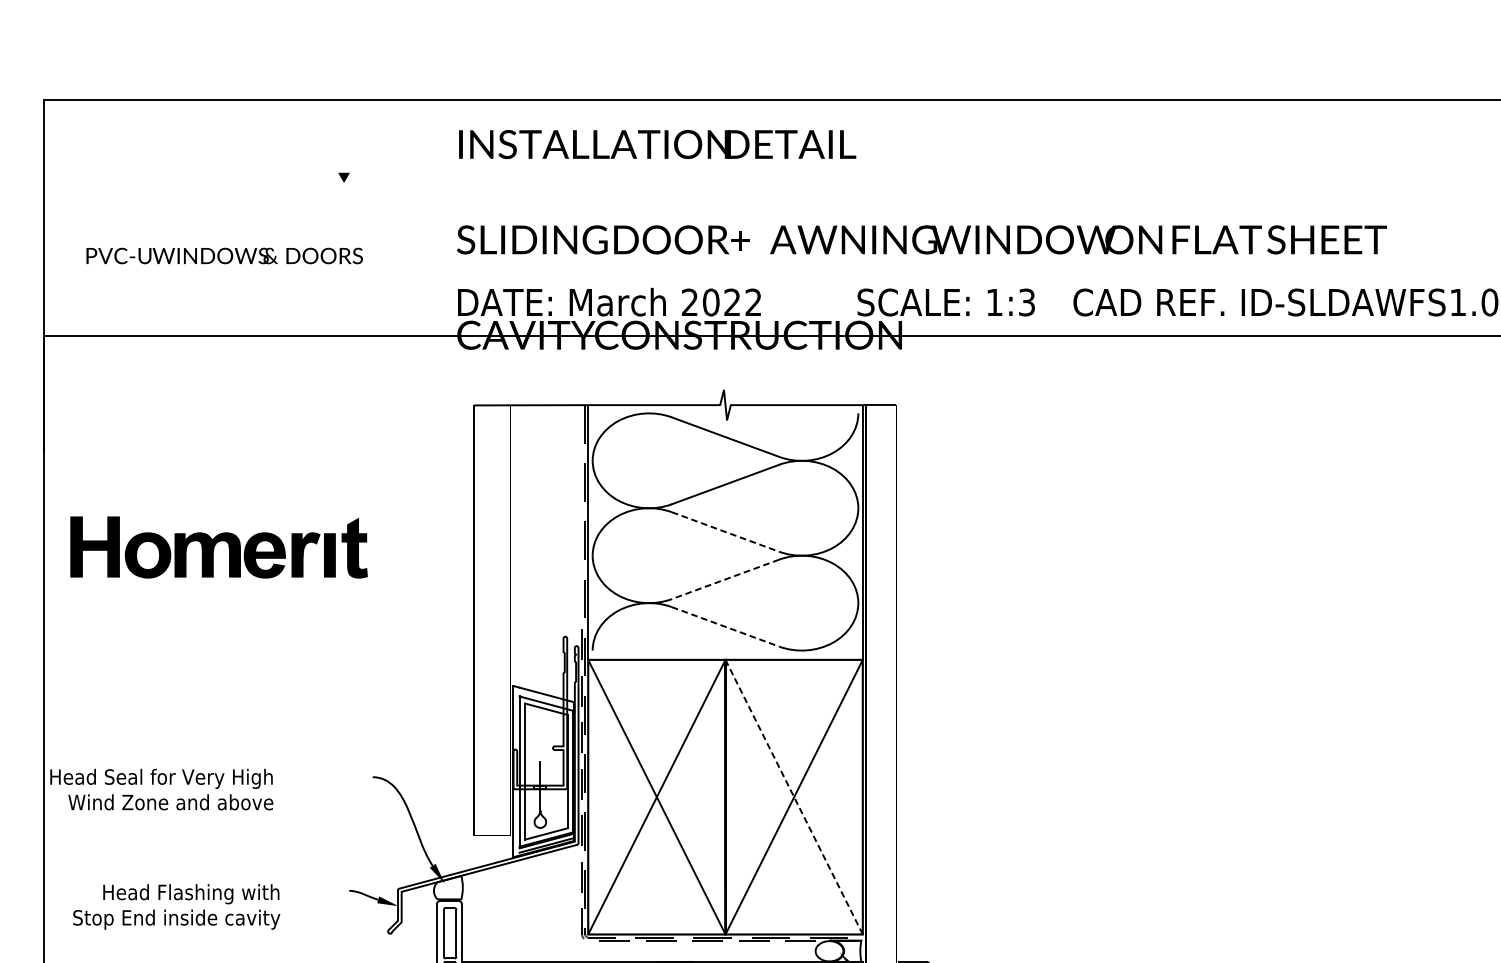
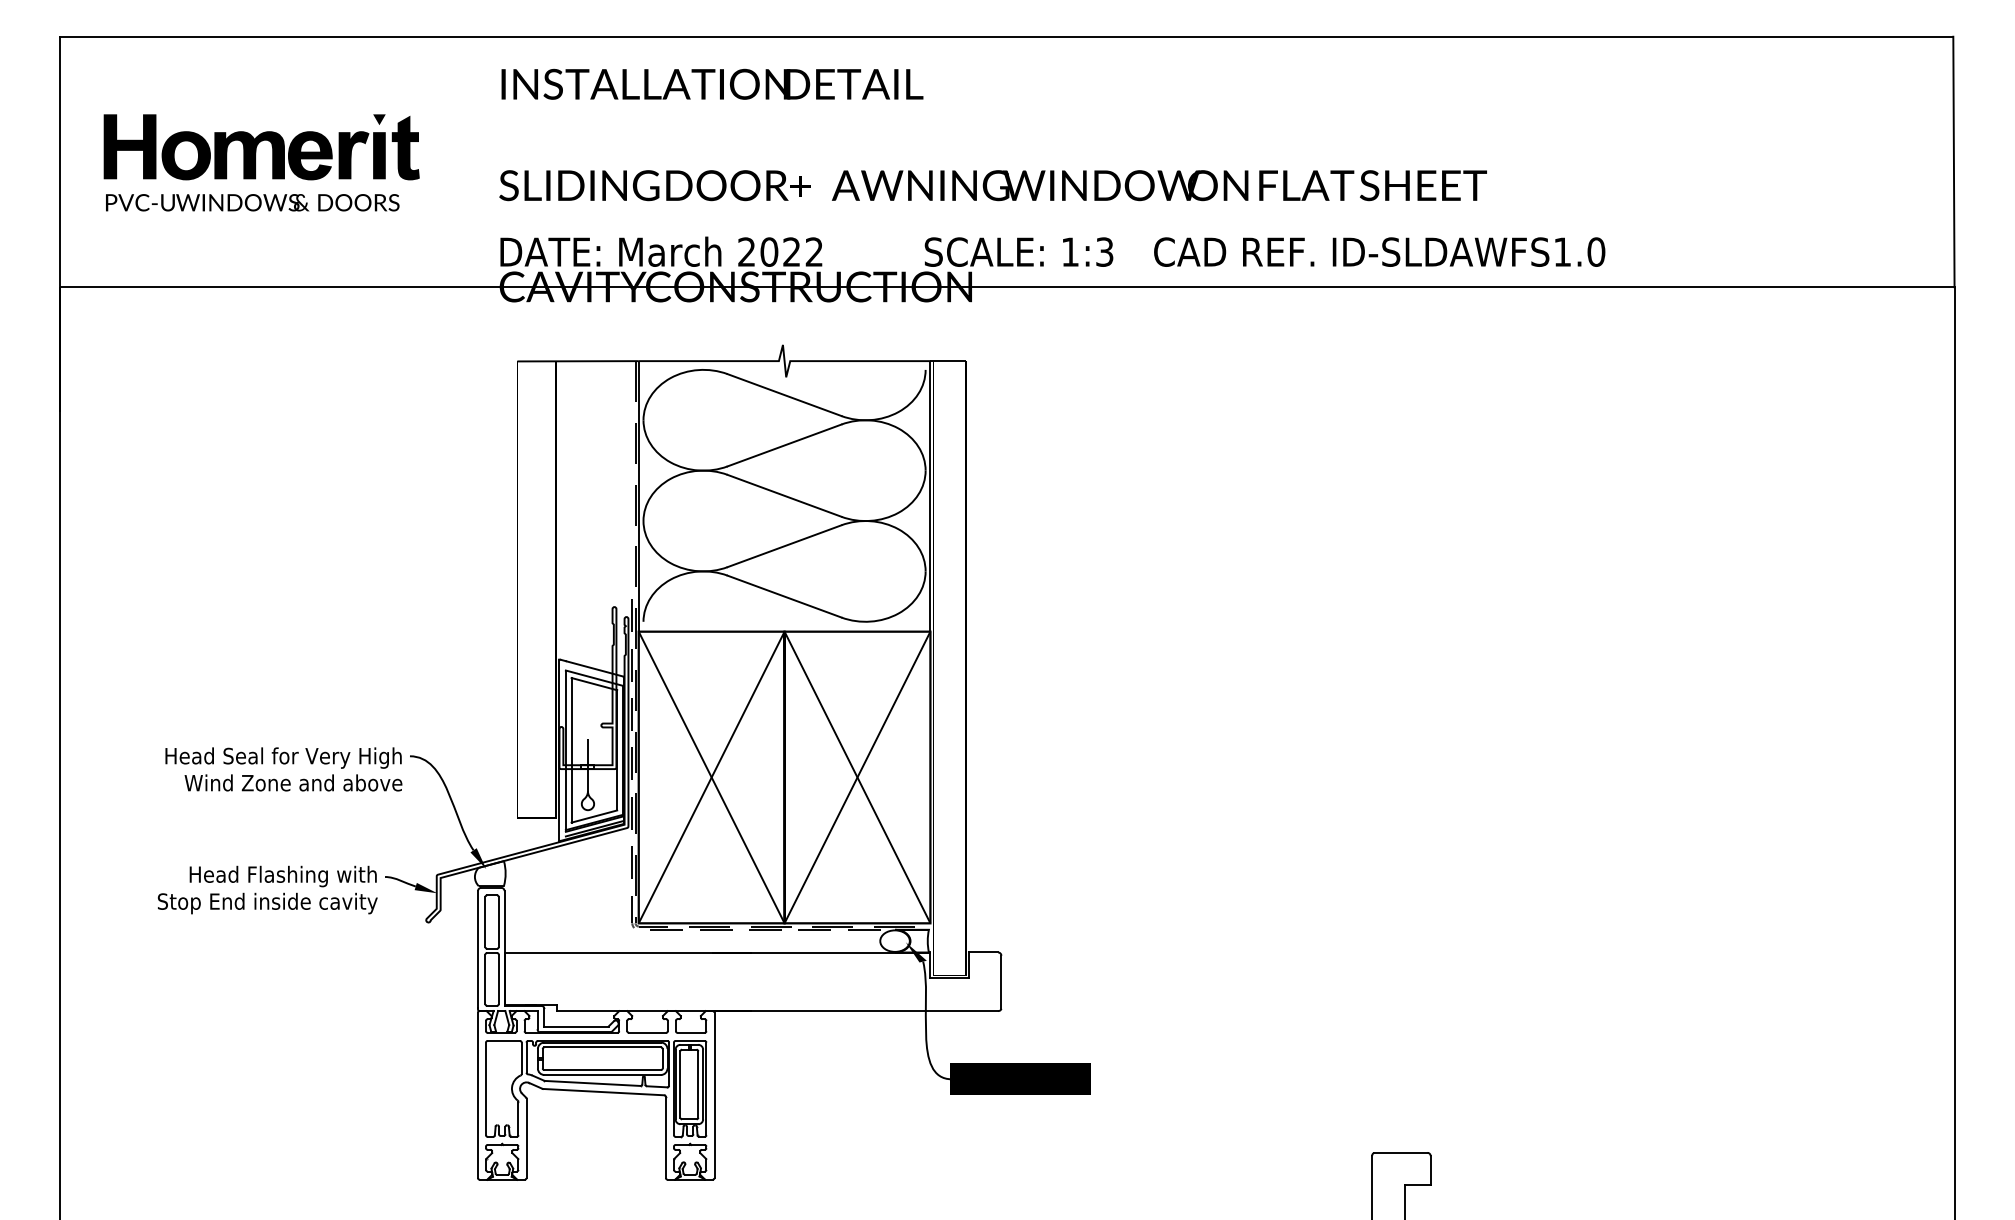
line: (725, 531) -> (784, 495), dashed -> solid
part: (218, 547) -> (261, 147), moved
line: (725, 579) -> (784, 546), dashed -> solid
line: (725, 626) -> (784, 596), dashed -> solid
text: (161, 789) -> (283, 769), moved
line: (794, 797) -> (857, 777), dashed -> solid
text: (176, 906) -> (267, 889), moved

